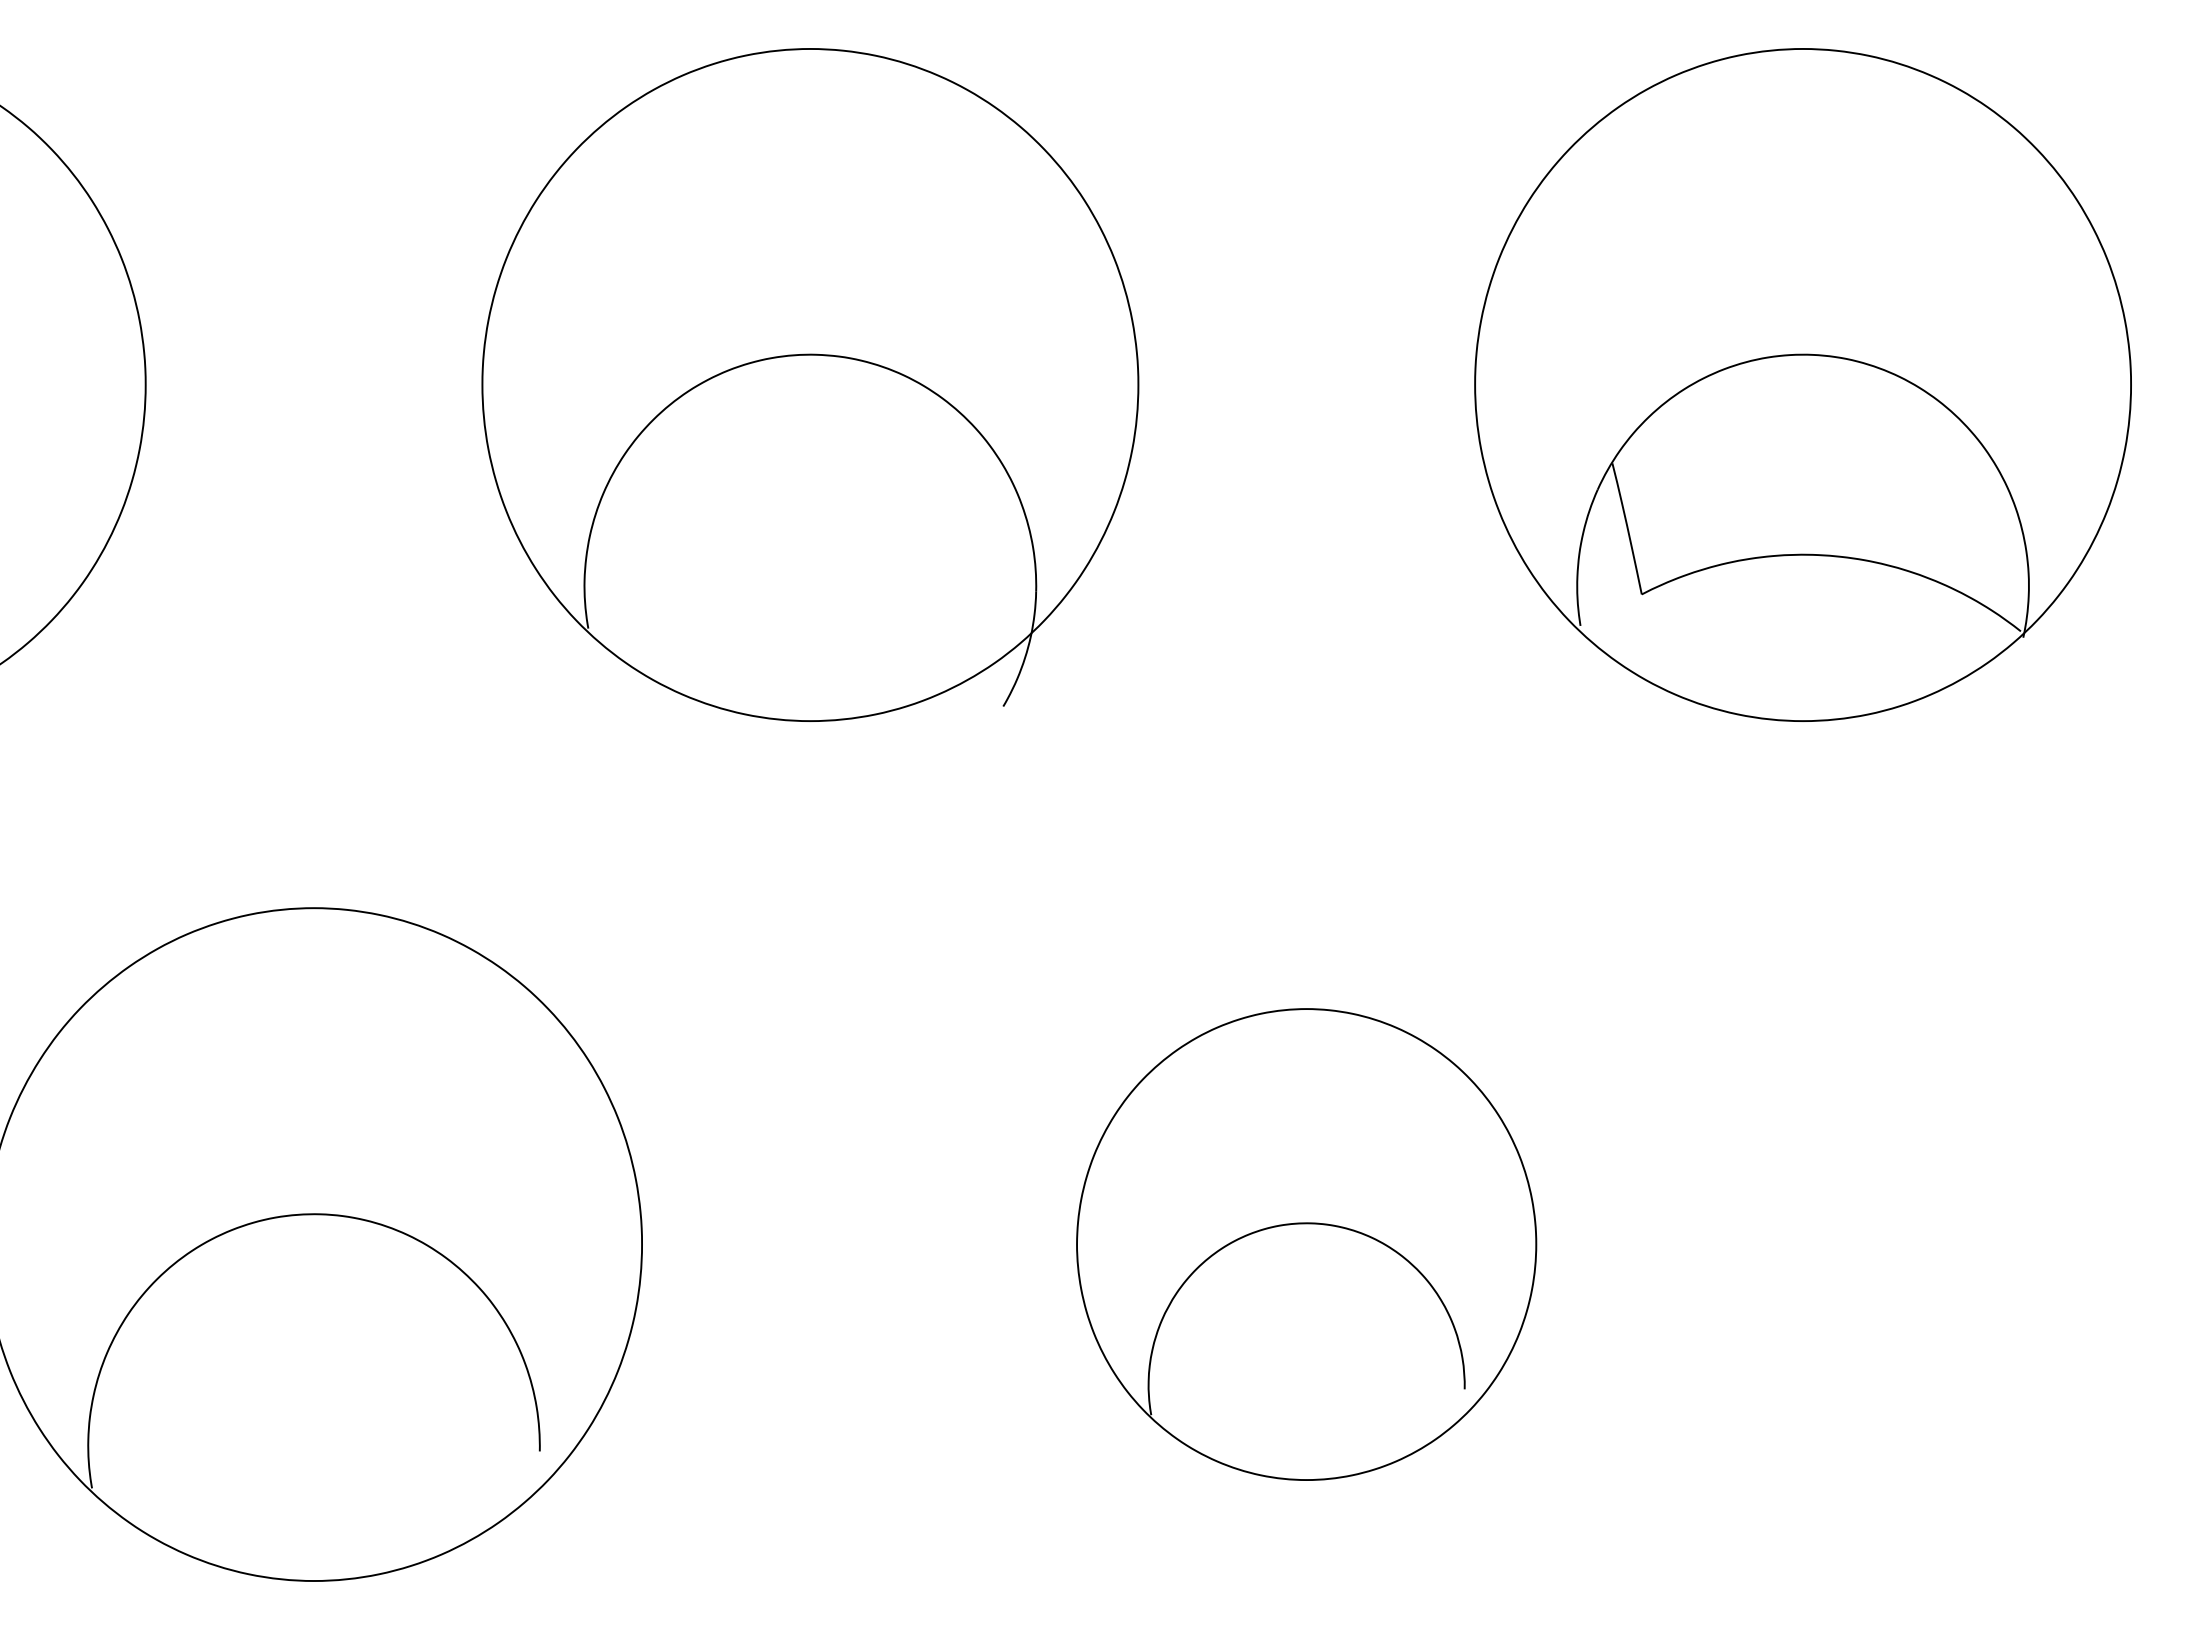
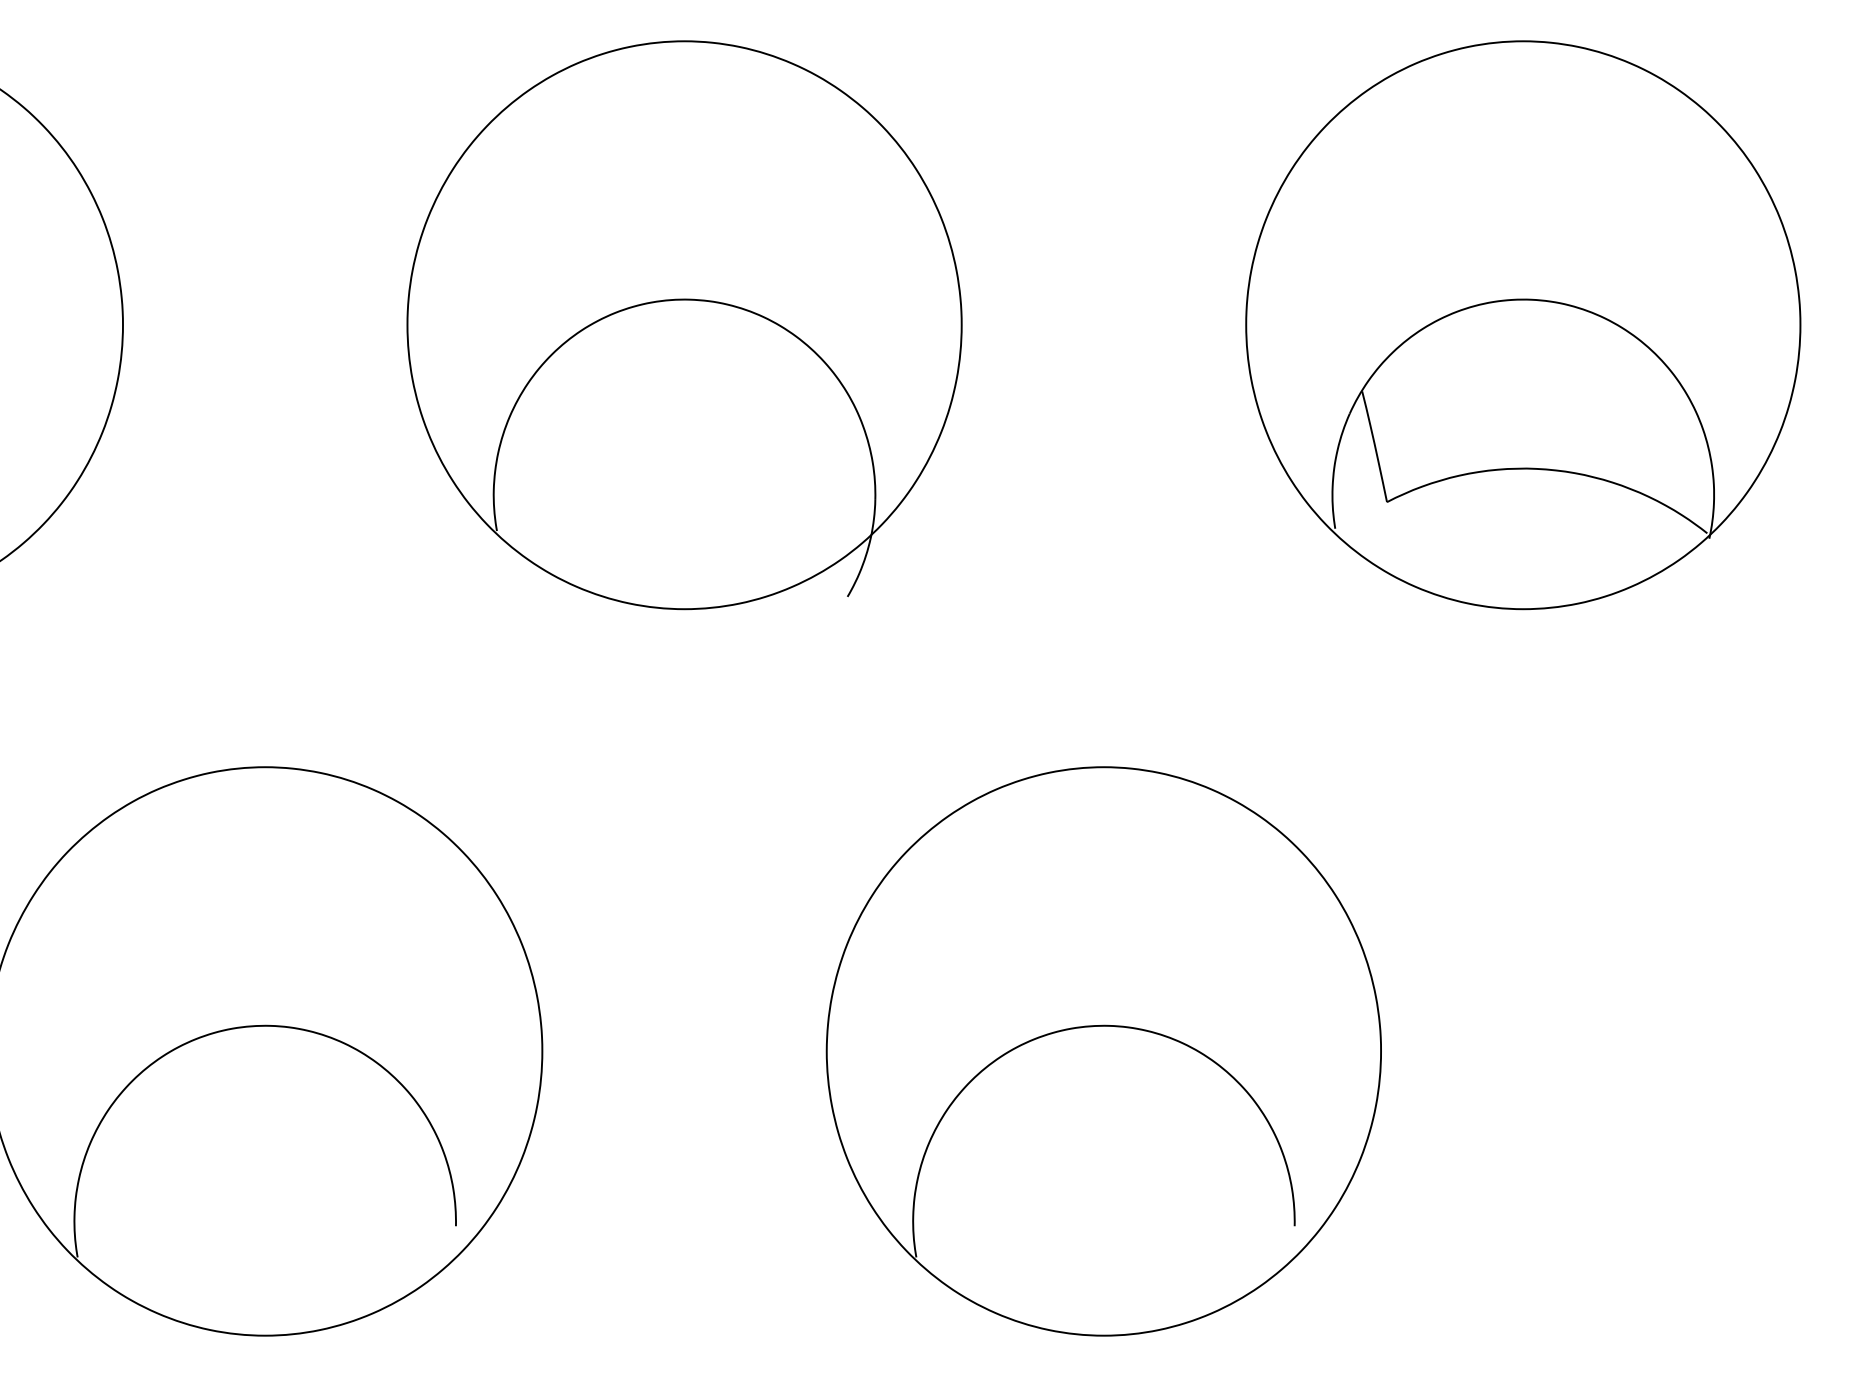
part: (1306, 1244) -> (1103, 1051), size x1.43

